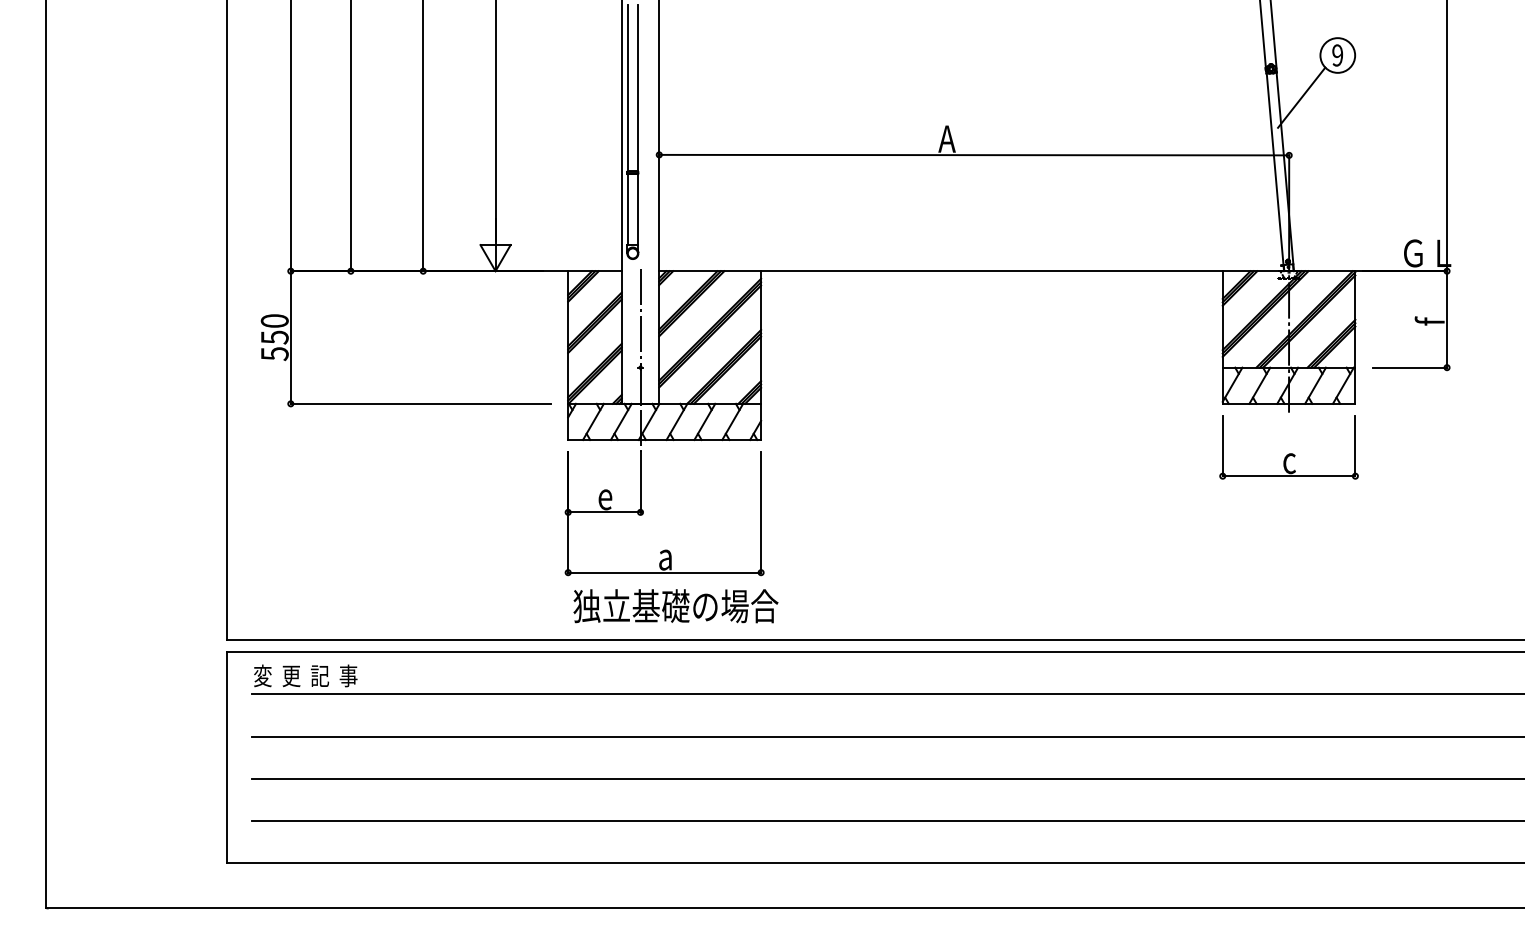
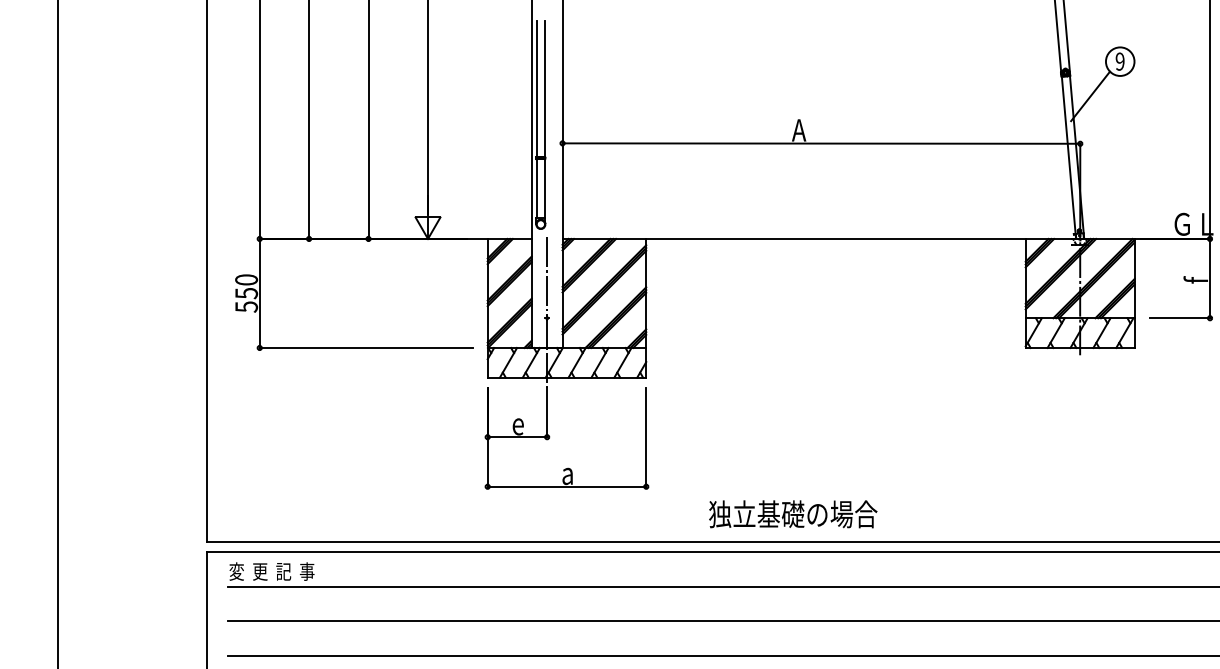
part: (1288, 447) -> (1079, 383), removed
text: (675, 606) -> (792, 514), moved

